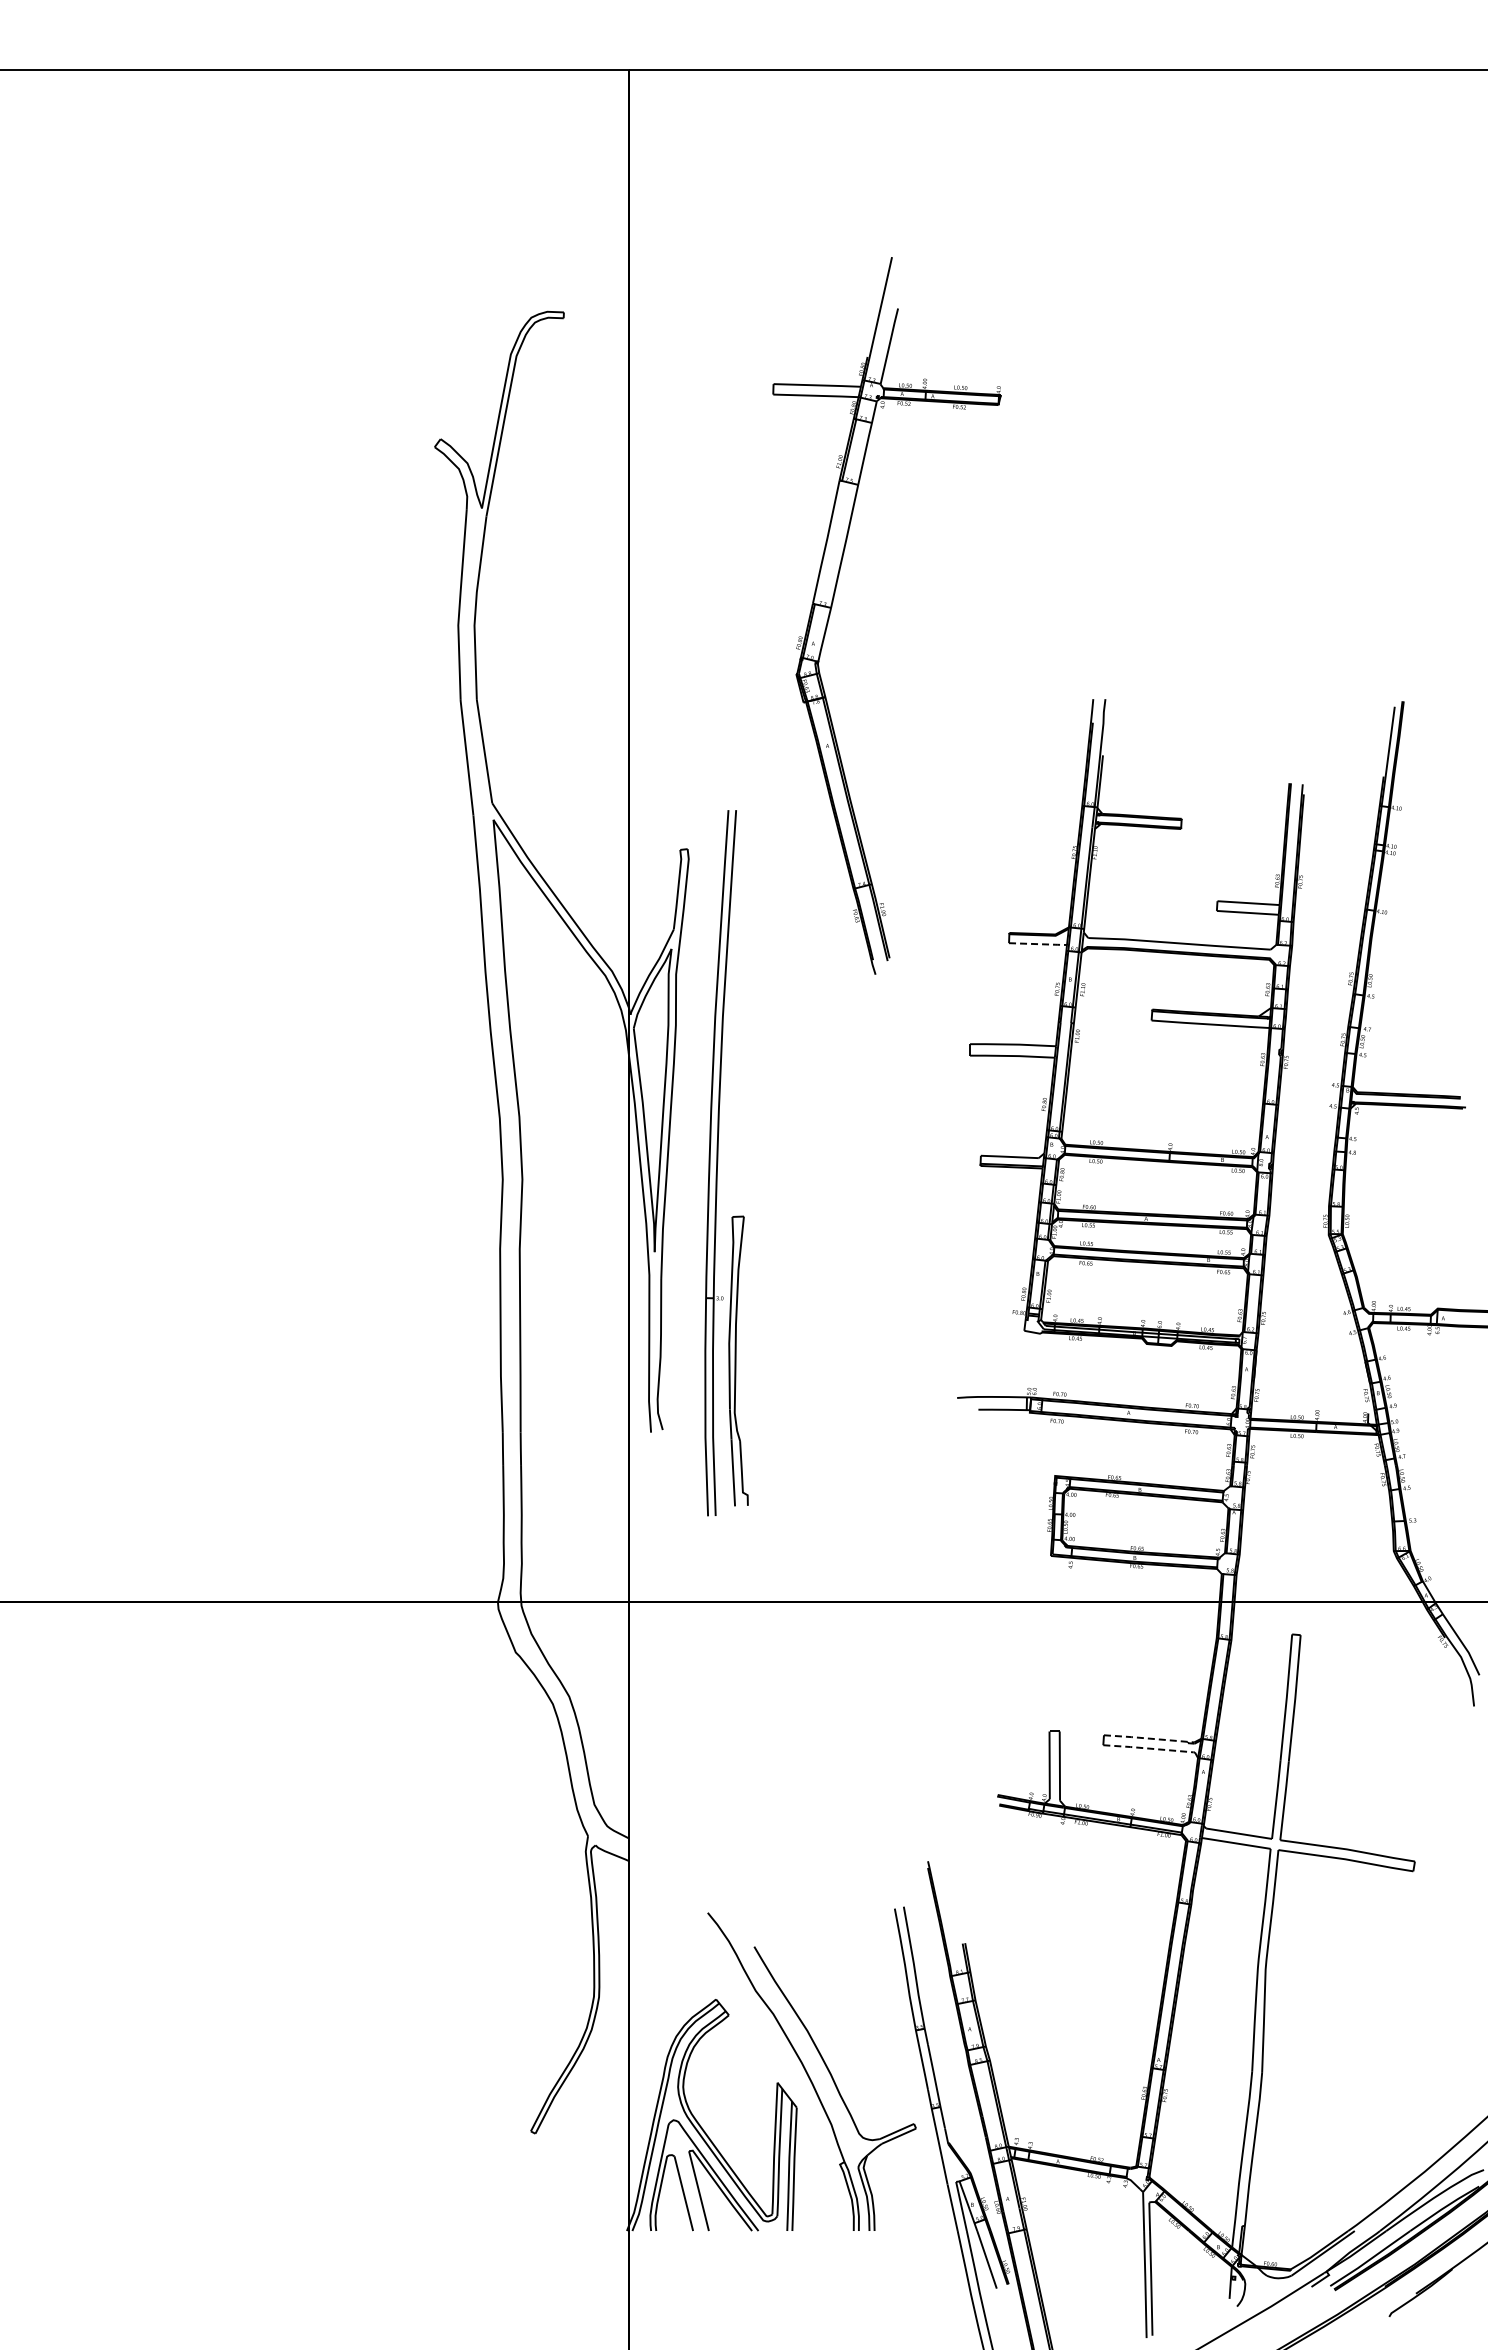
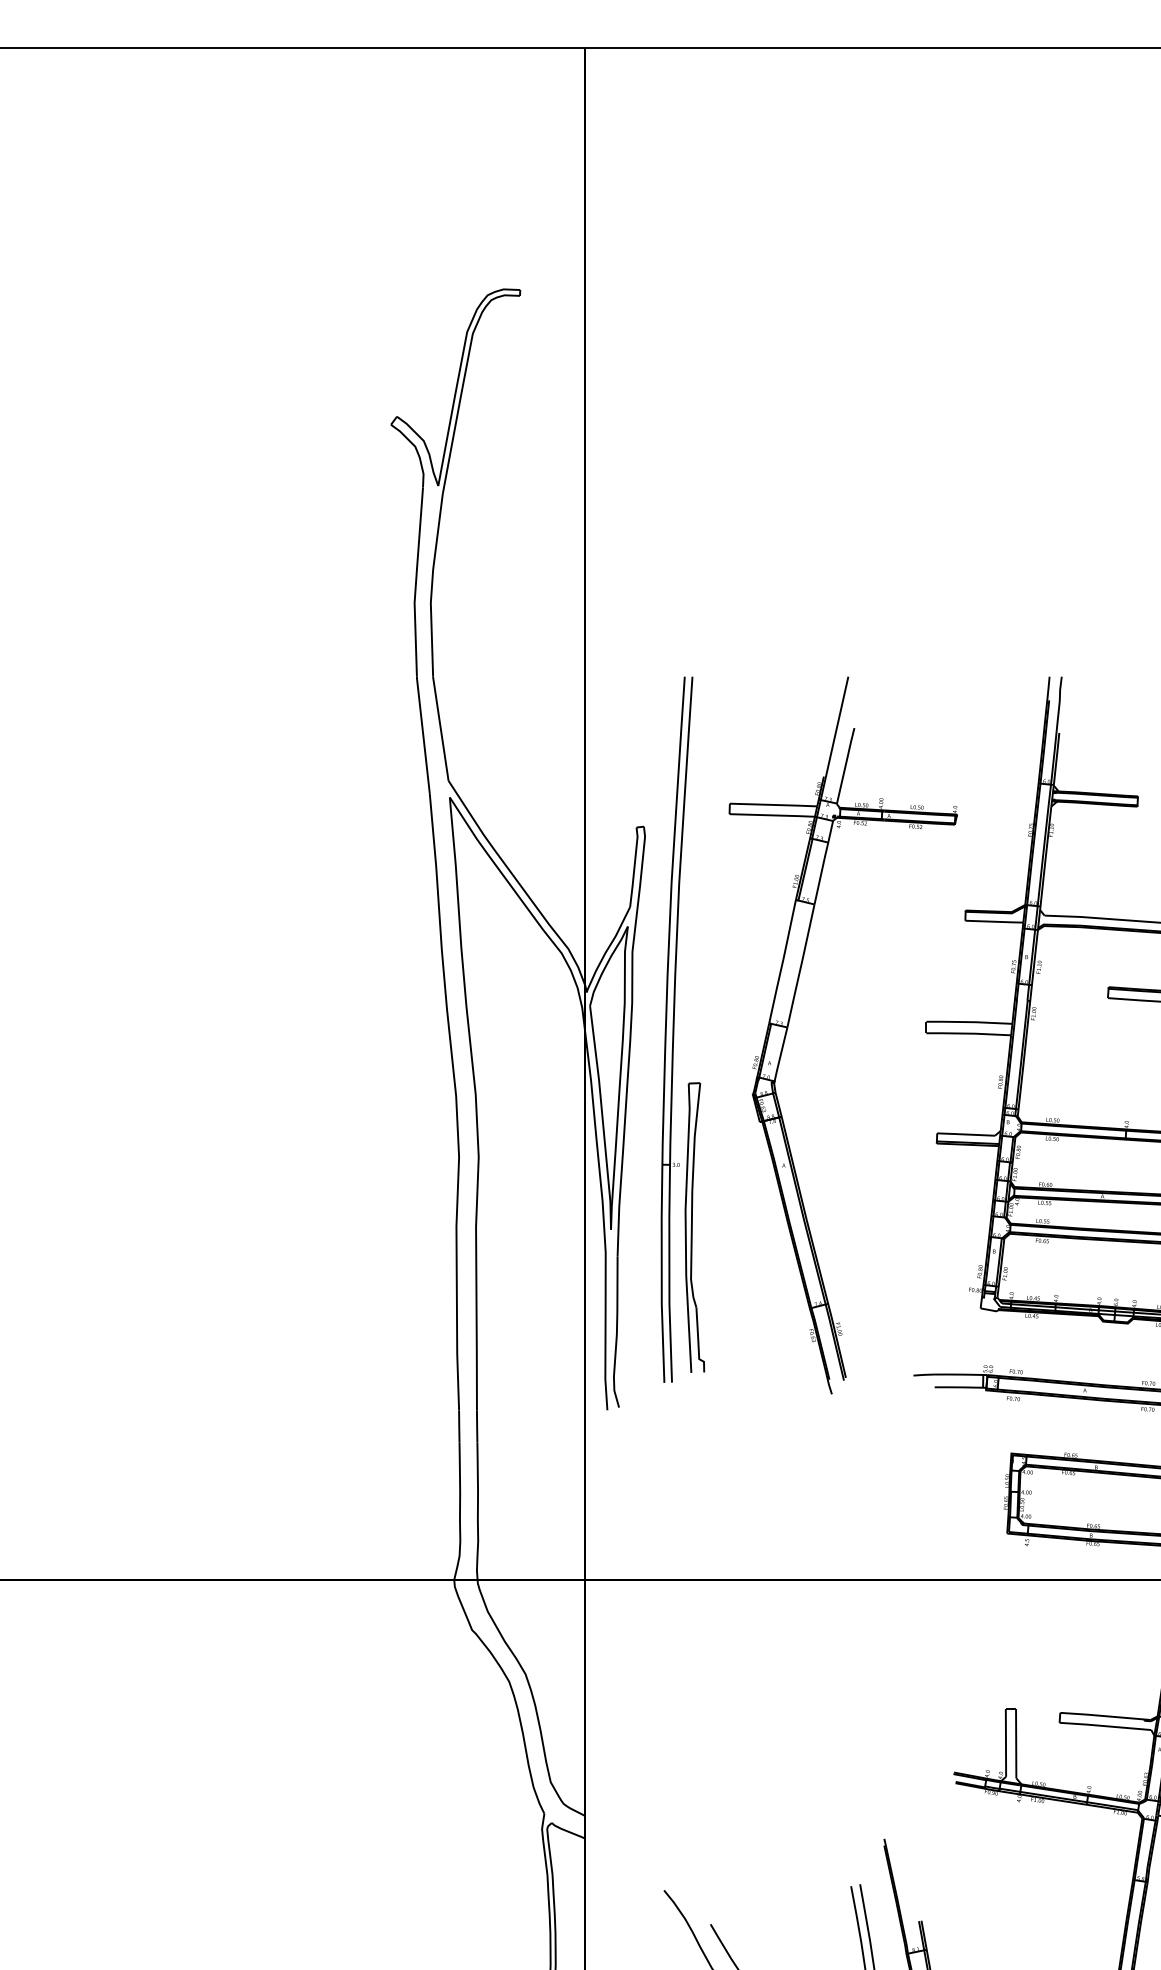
part: (833, 602) -> (789, 1022), moved
line: (1039, 944) -> (995, 922), dashed -> solid
part: (718, 1163) -> (674, 1030), moved
line: (1149, 1738) -> (1105, 1716), dashed -> solid
line: (1149, 1748) -> (1105, 1726), dashed -> solid

